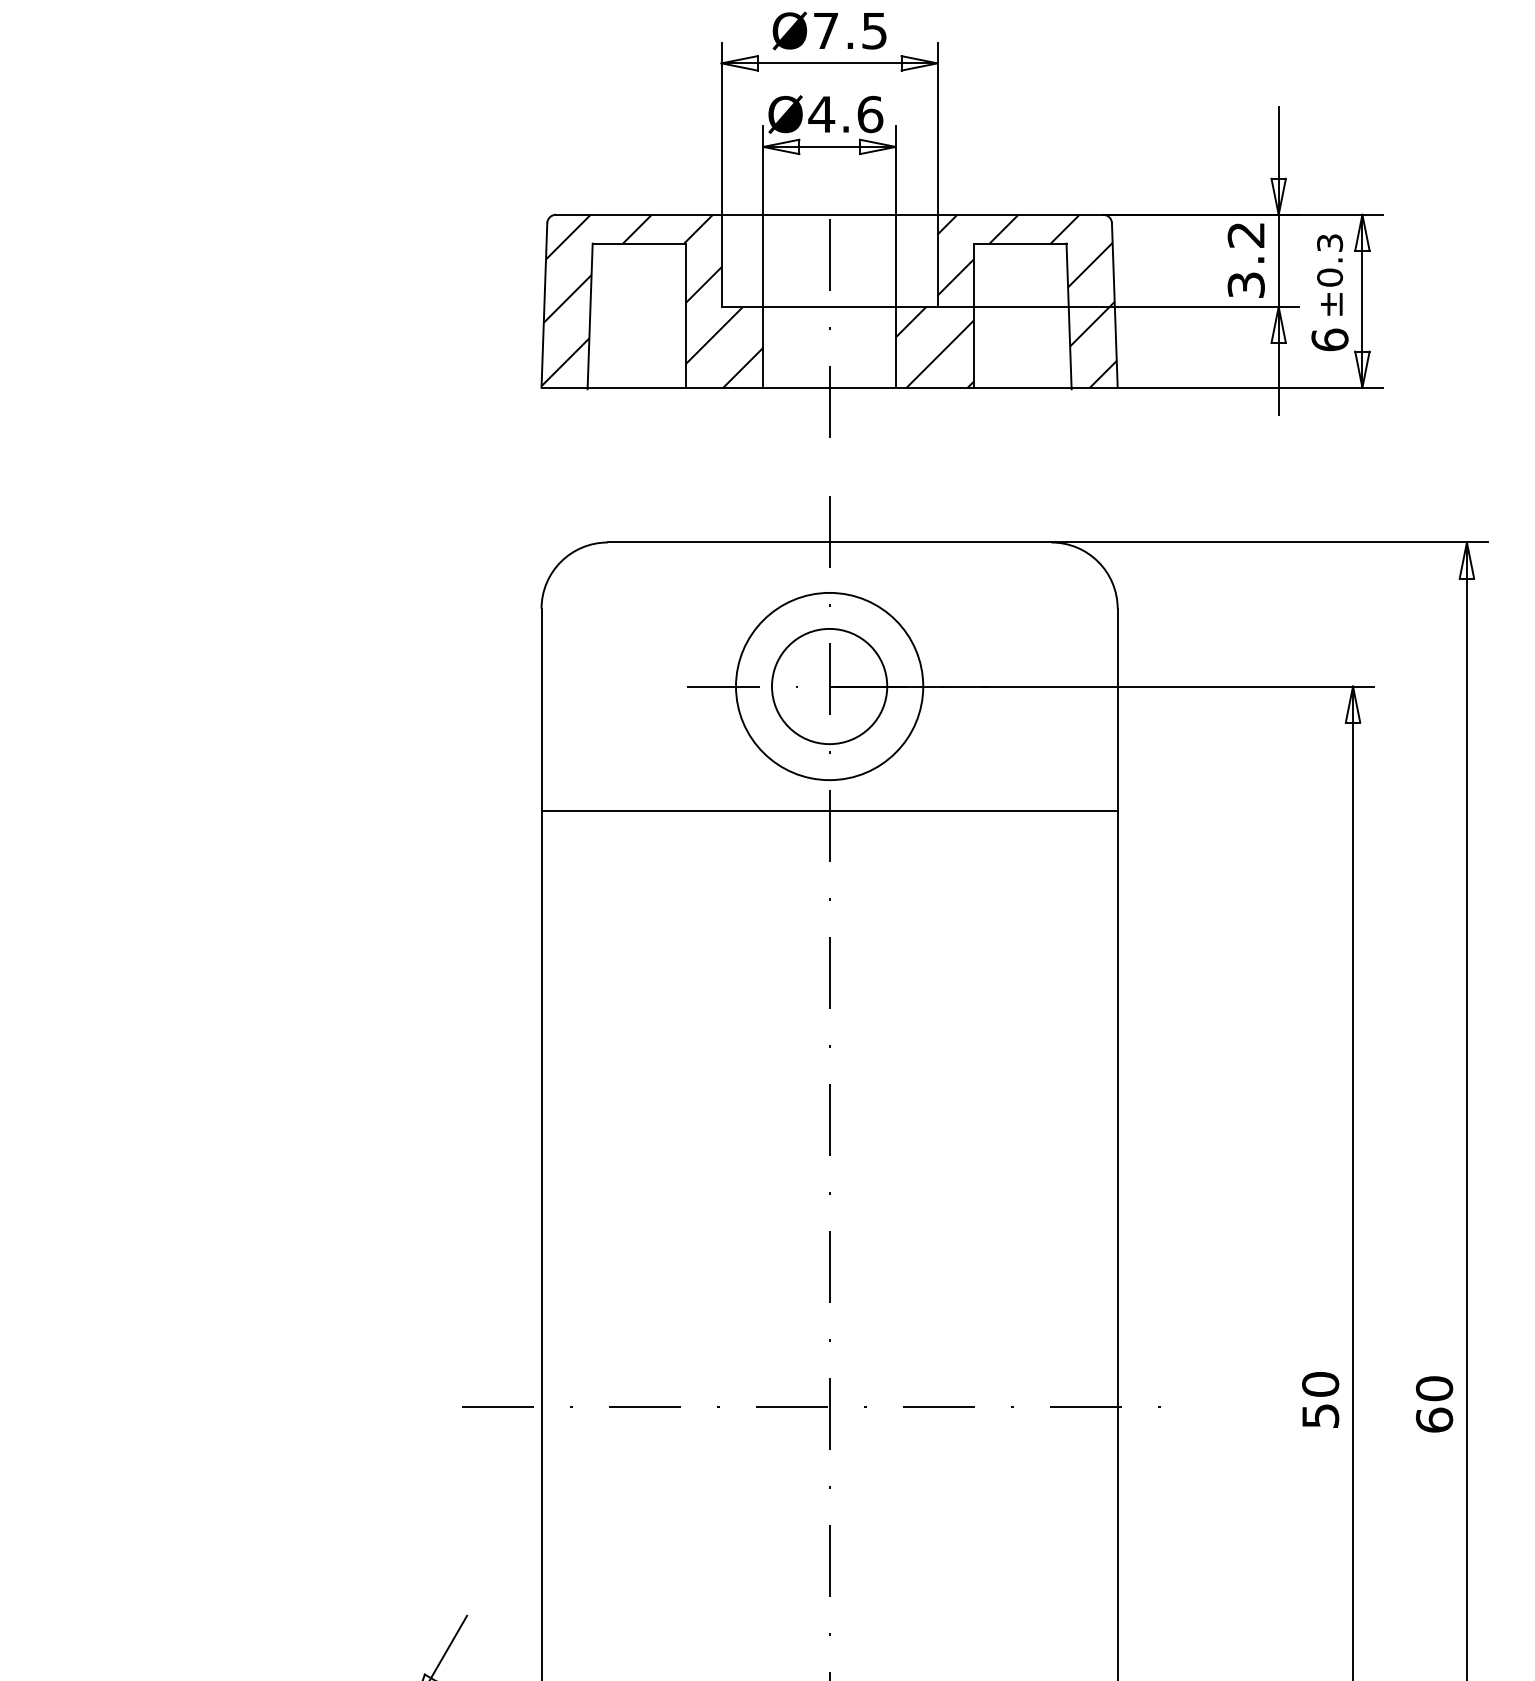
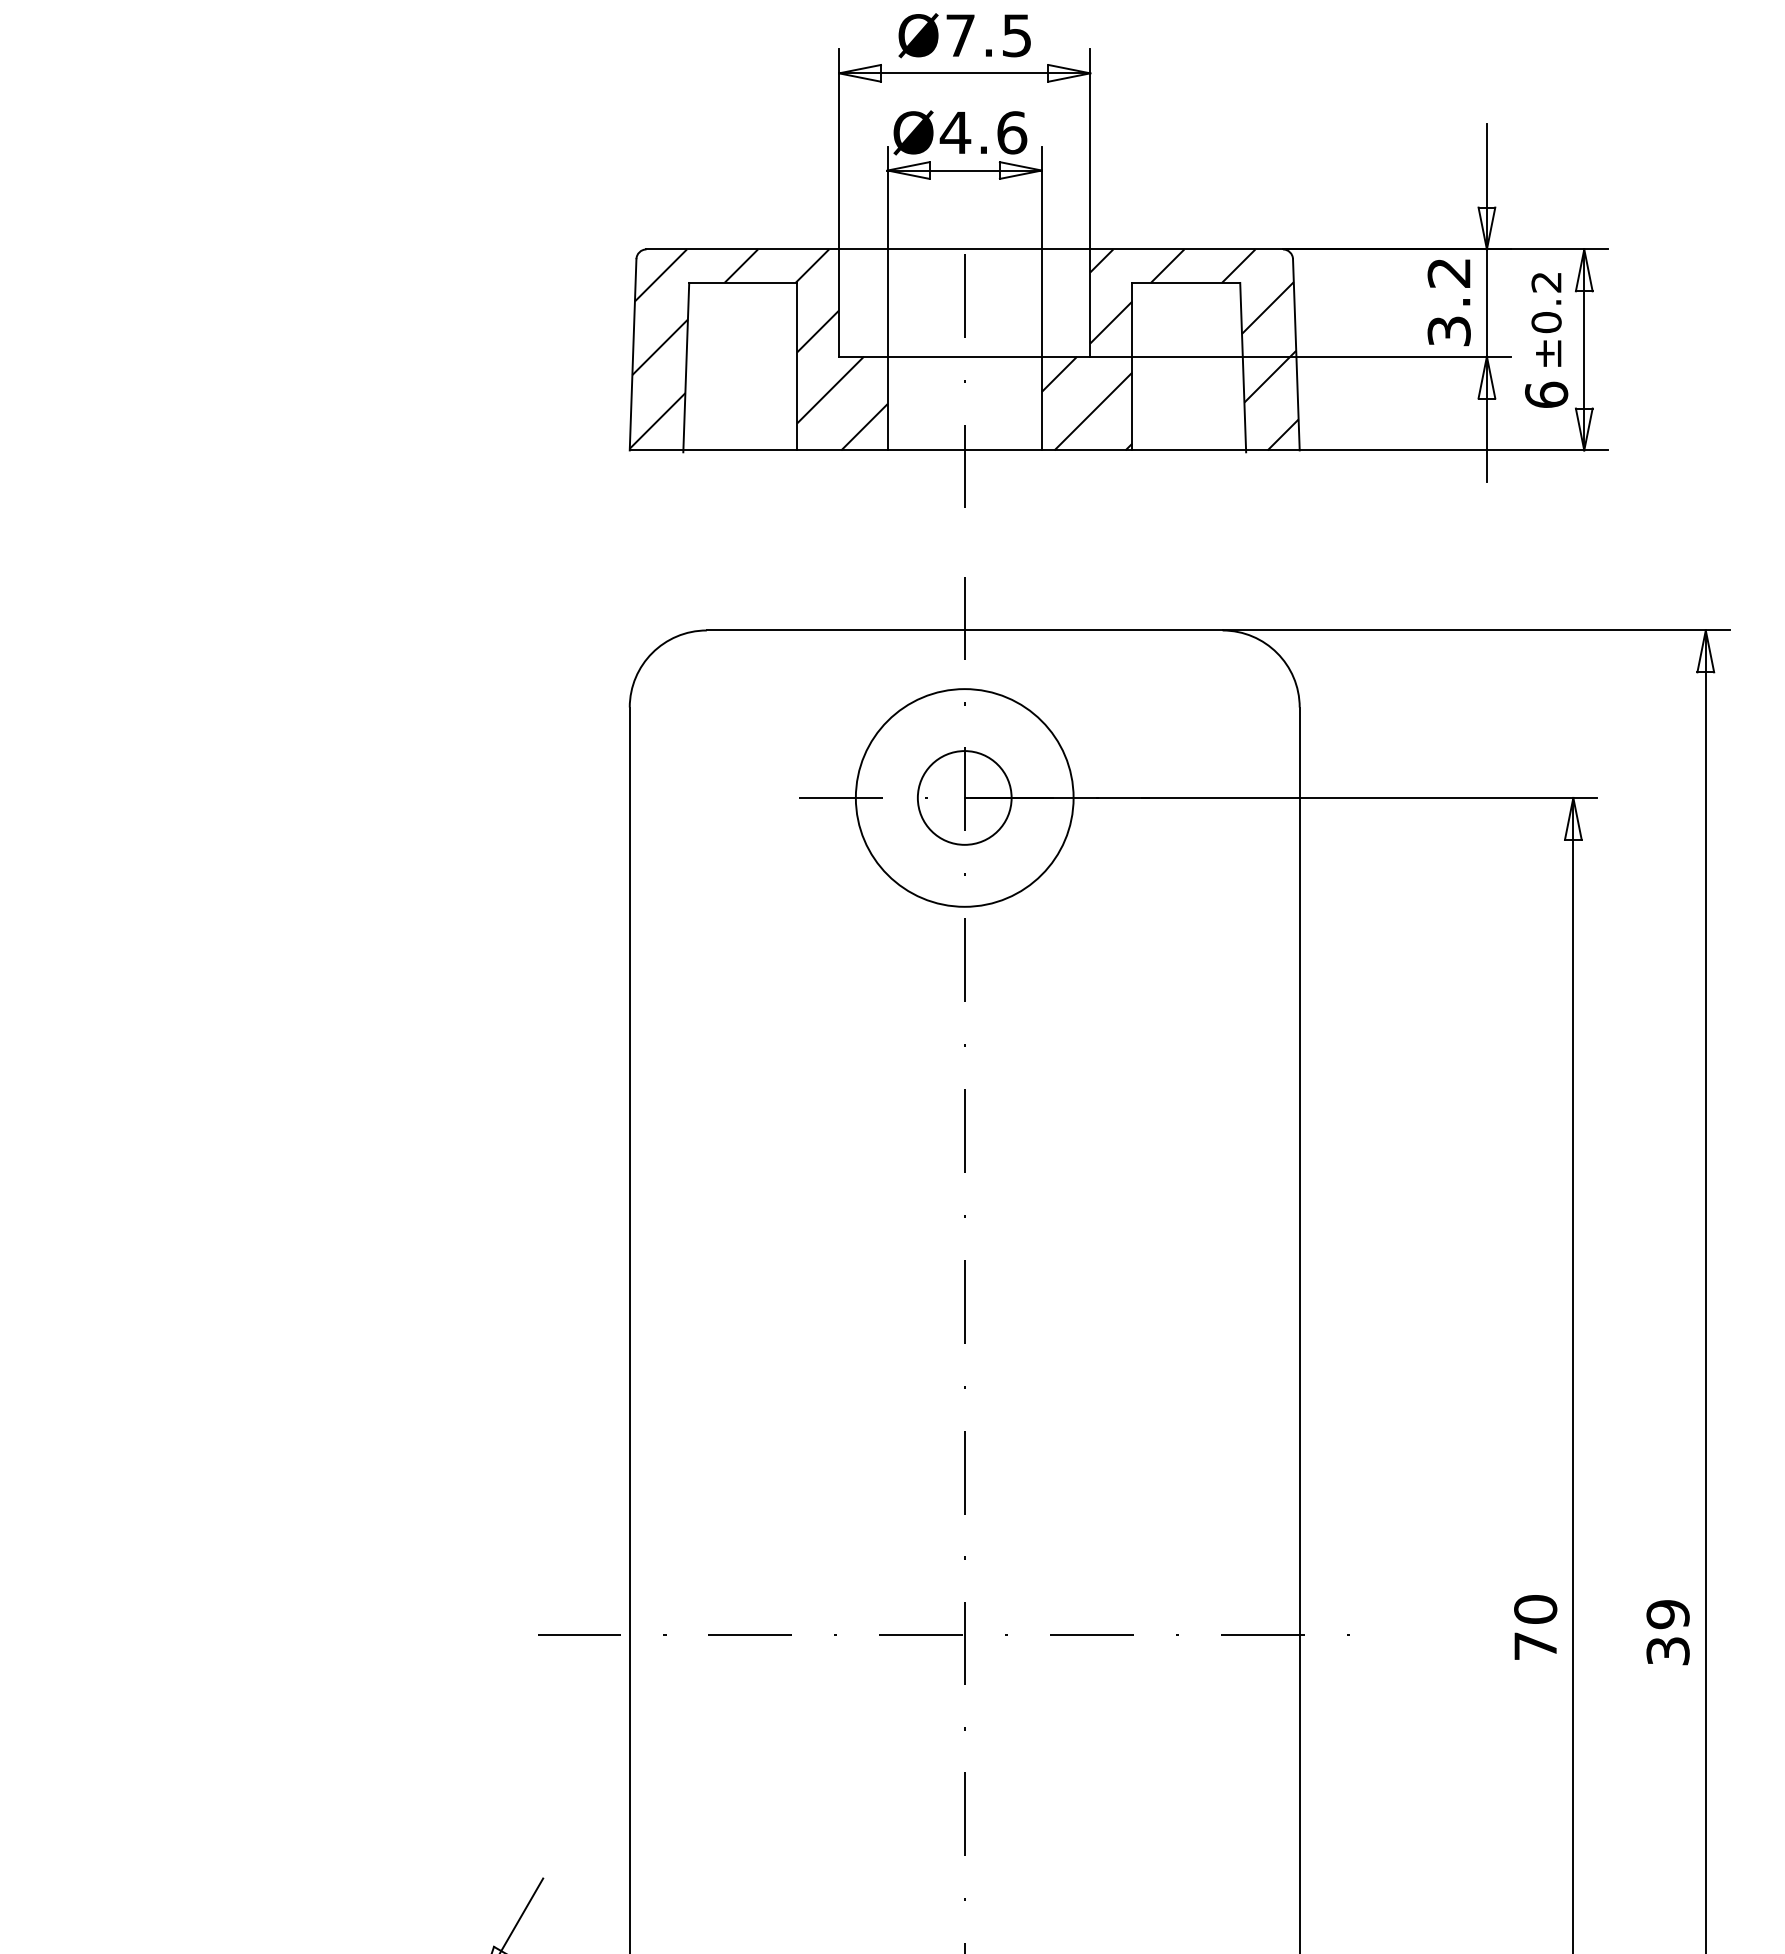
text: (1329, 243) -> (1546, 282), ±0.3 -> ±0.2
circle: (829, 686) -> (964, 797), size x0.7
line: (829, 810) -> (964, 942), removed
text: (1434, 1404) -> (1667, 1632), 60 -> 39
text: (1320, 1416) -> (1535, 1646), 50 -> 70

